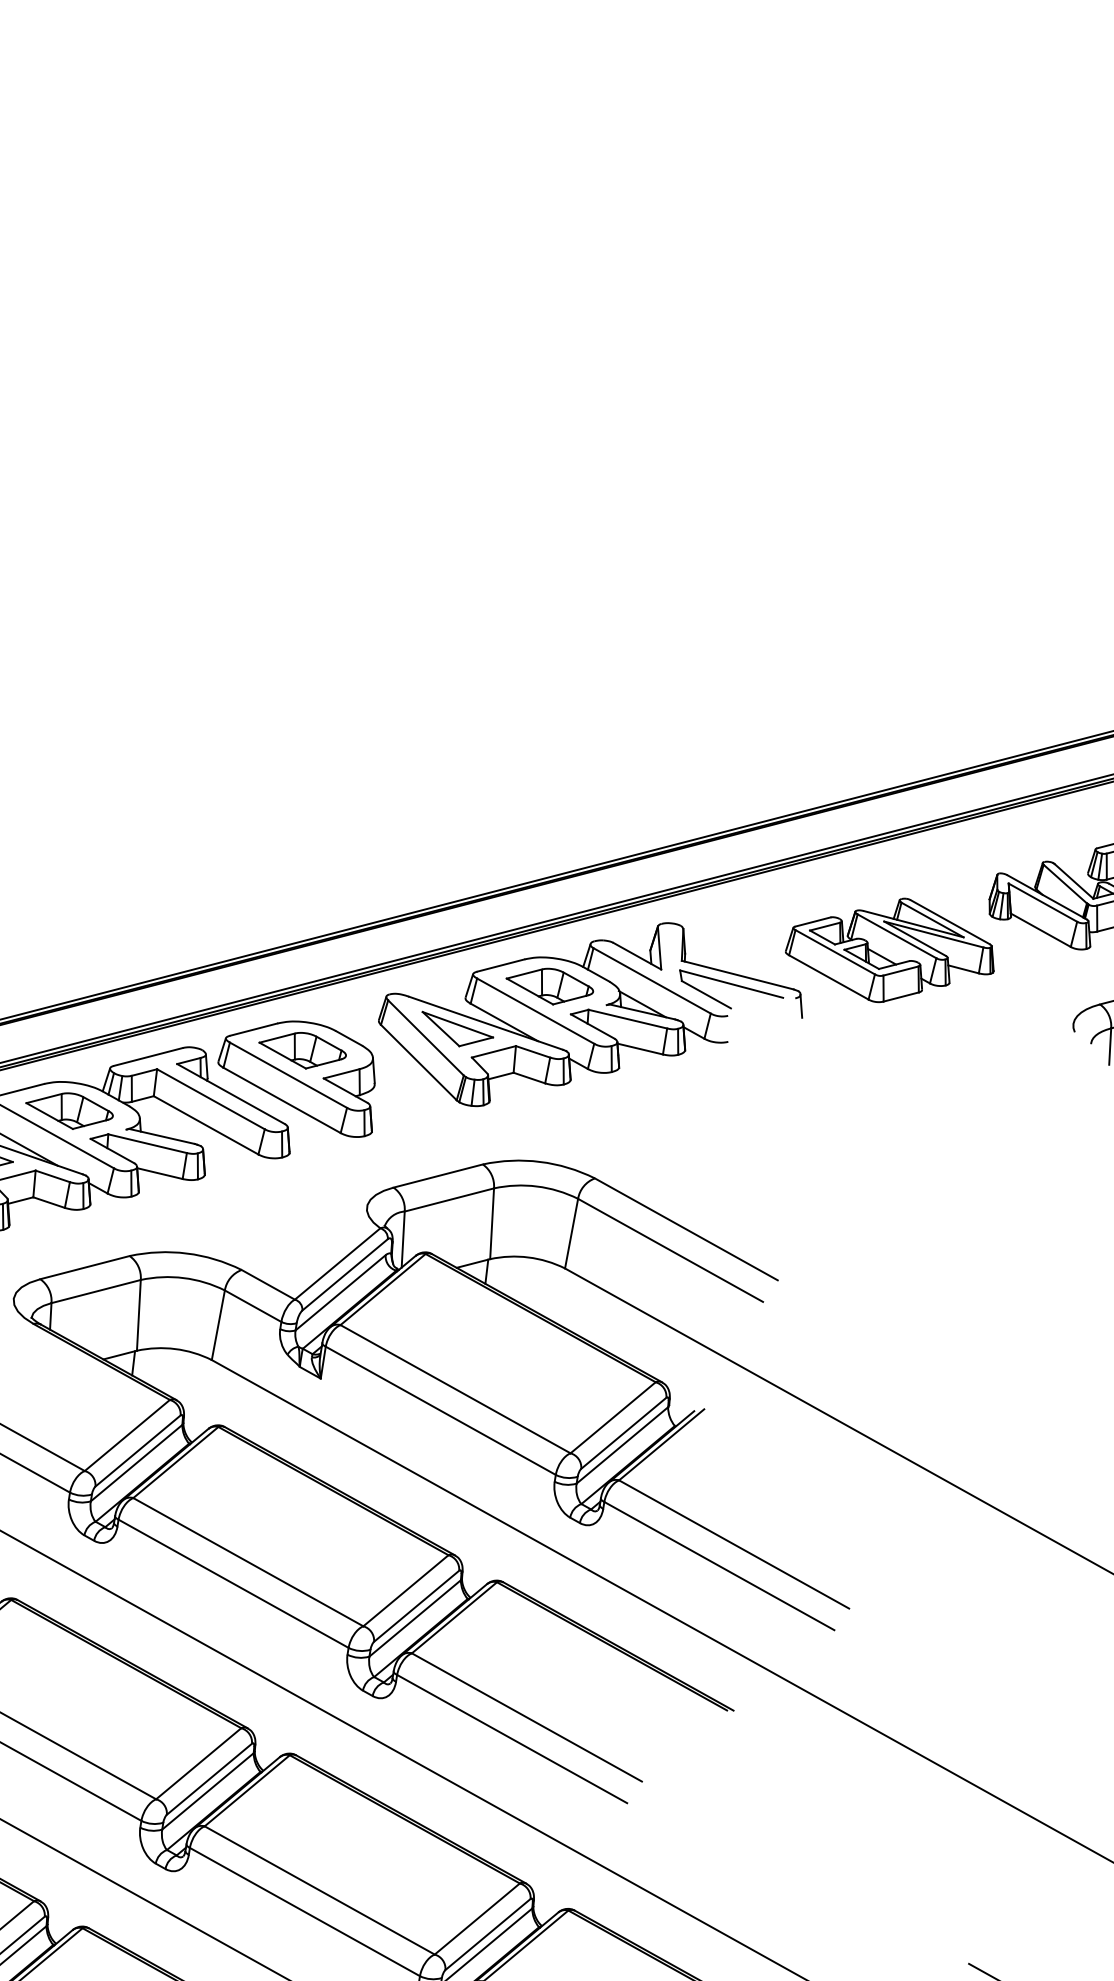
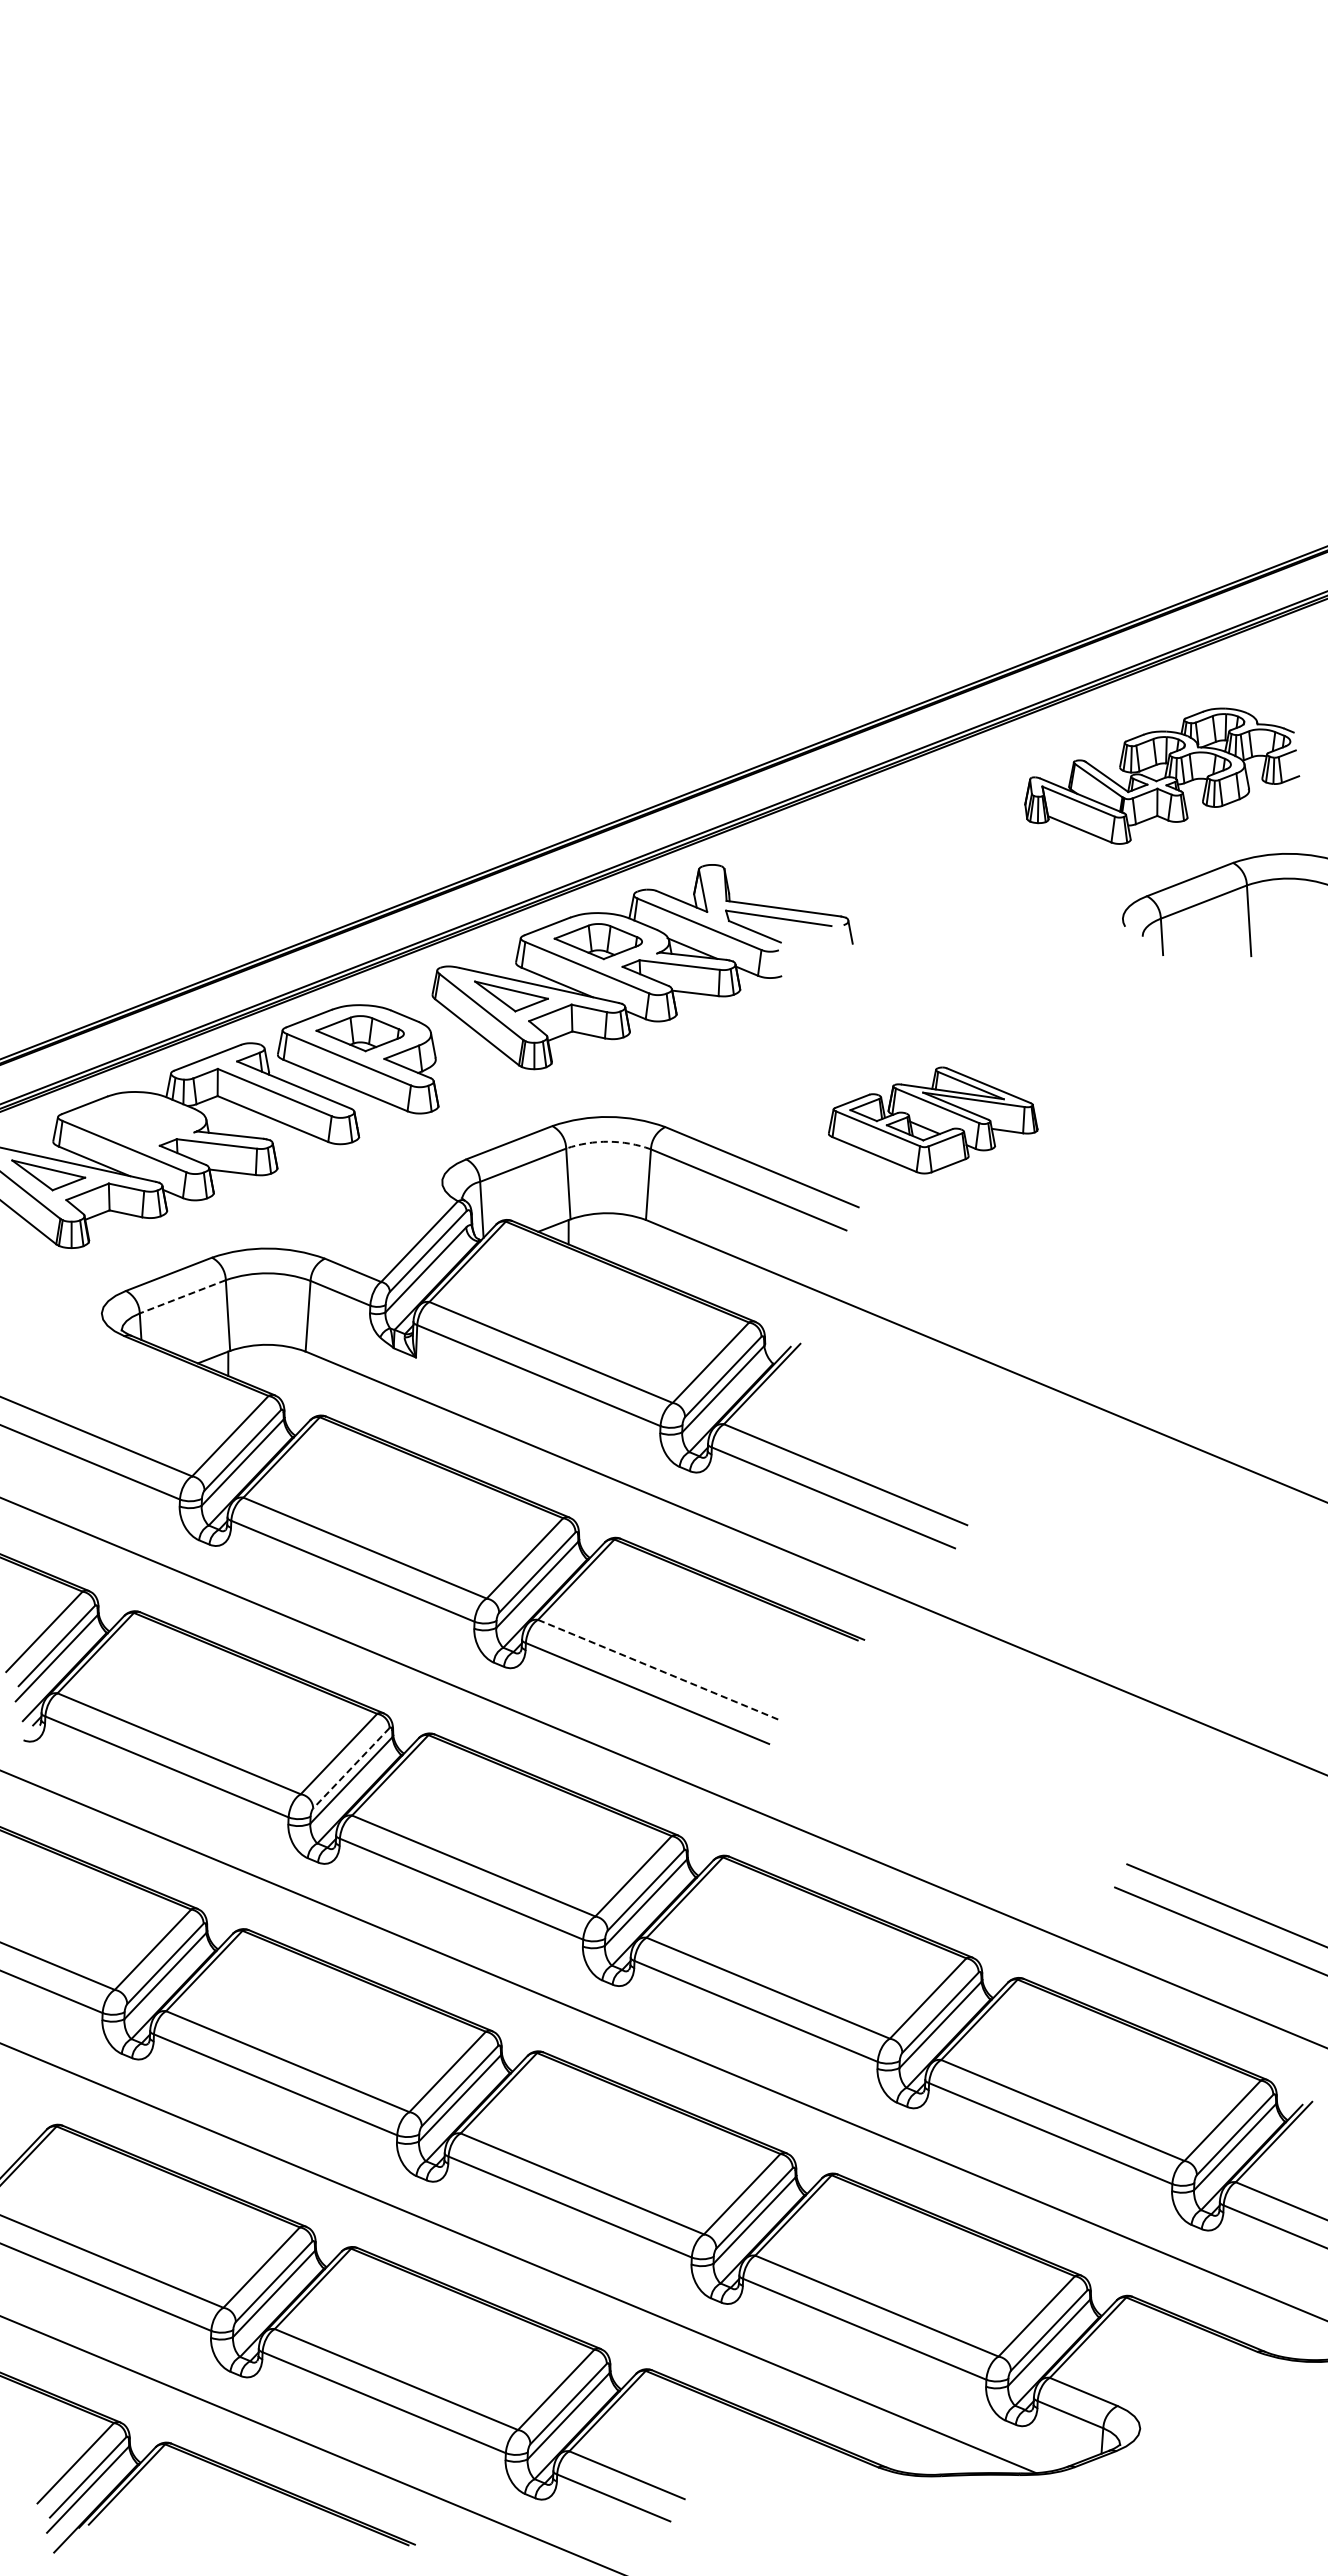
part: (891, 950) -> (933, 1120), moved
part: (69, 1110) -> (135, 1120), removed
arc: (536, 1186) -> (608, 1141), solid -> dashed
line: (95, 1291) -> (182, 1296), solid -> dashed
line: (526, 1717) -> (659, 1670), solid -> dashed
line: (209, 1779) -> (351, 1768), solid -> dashed

